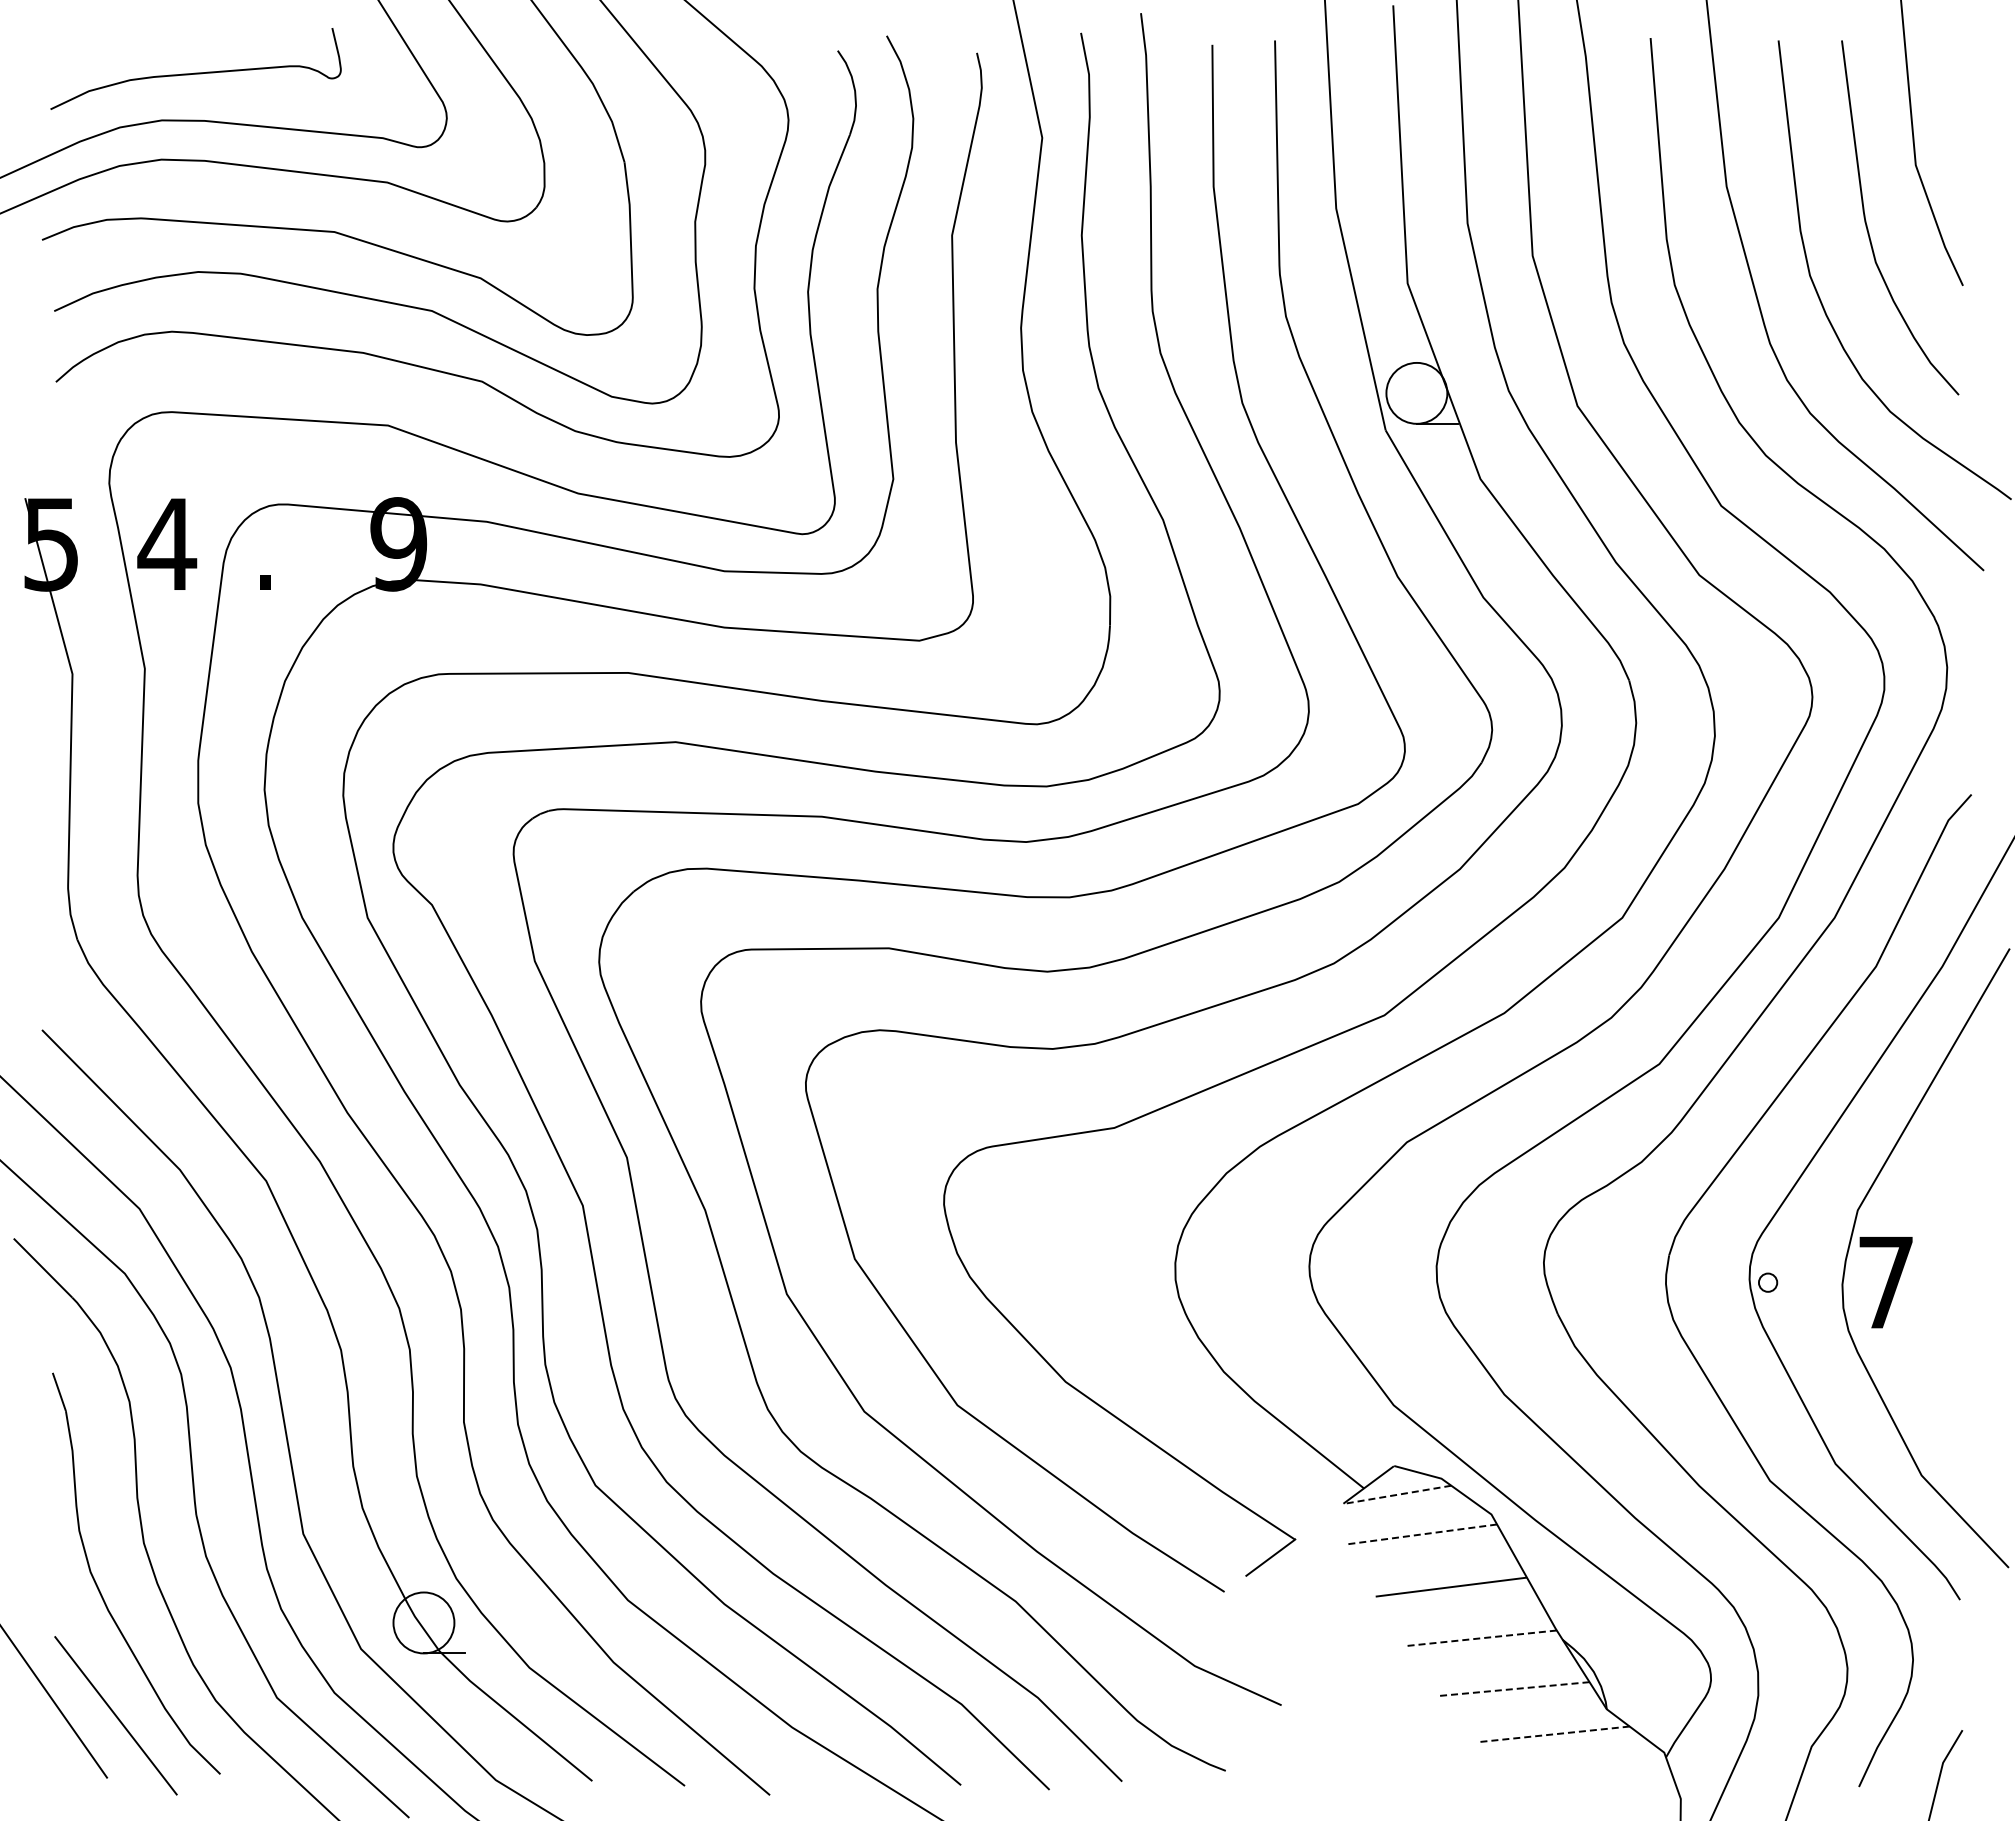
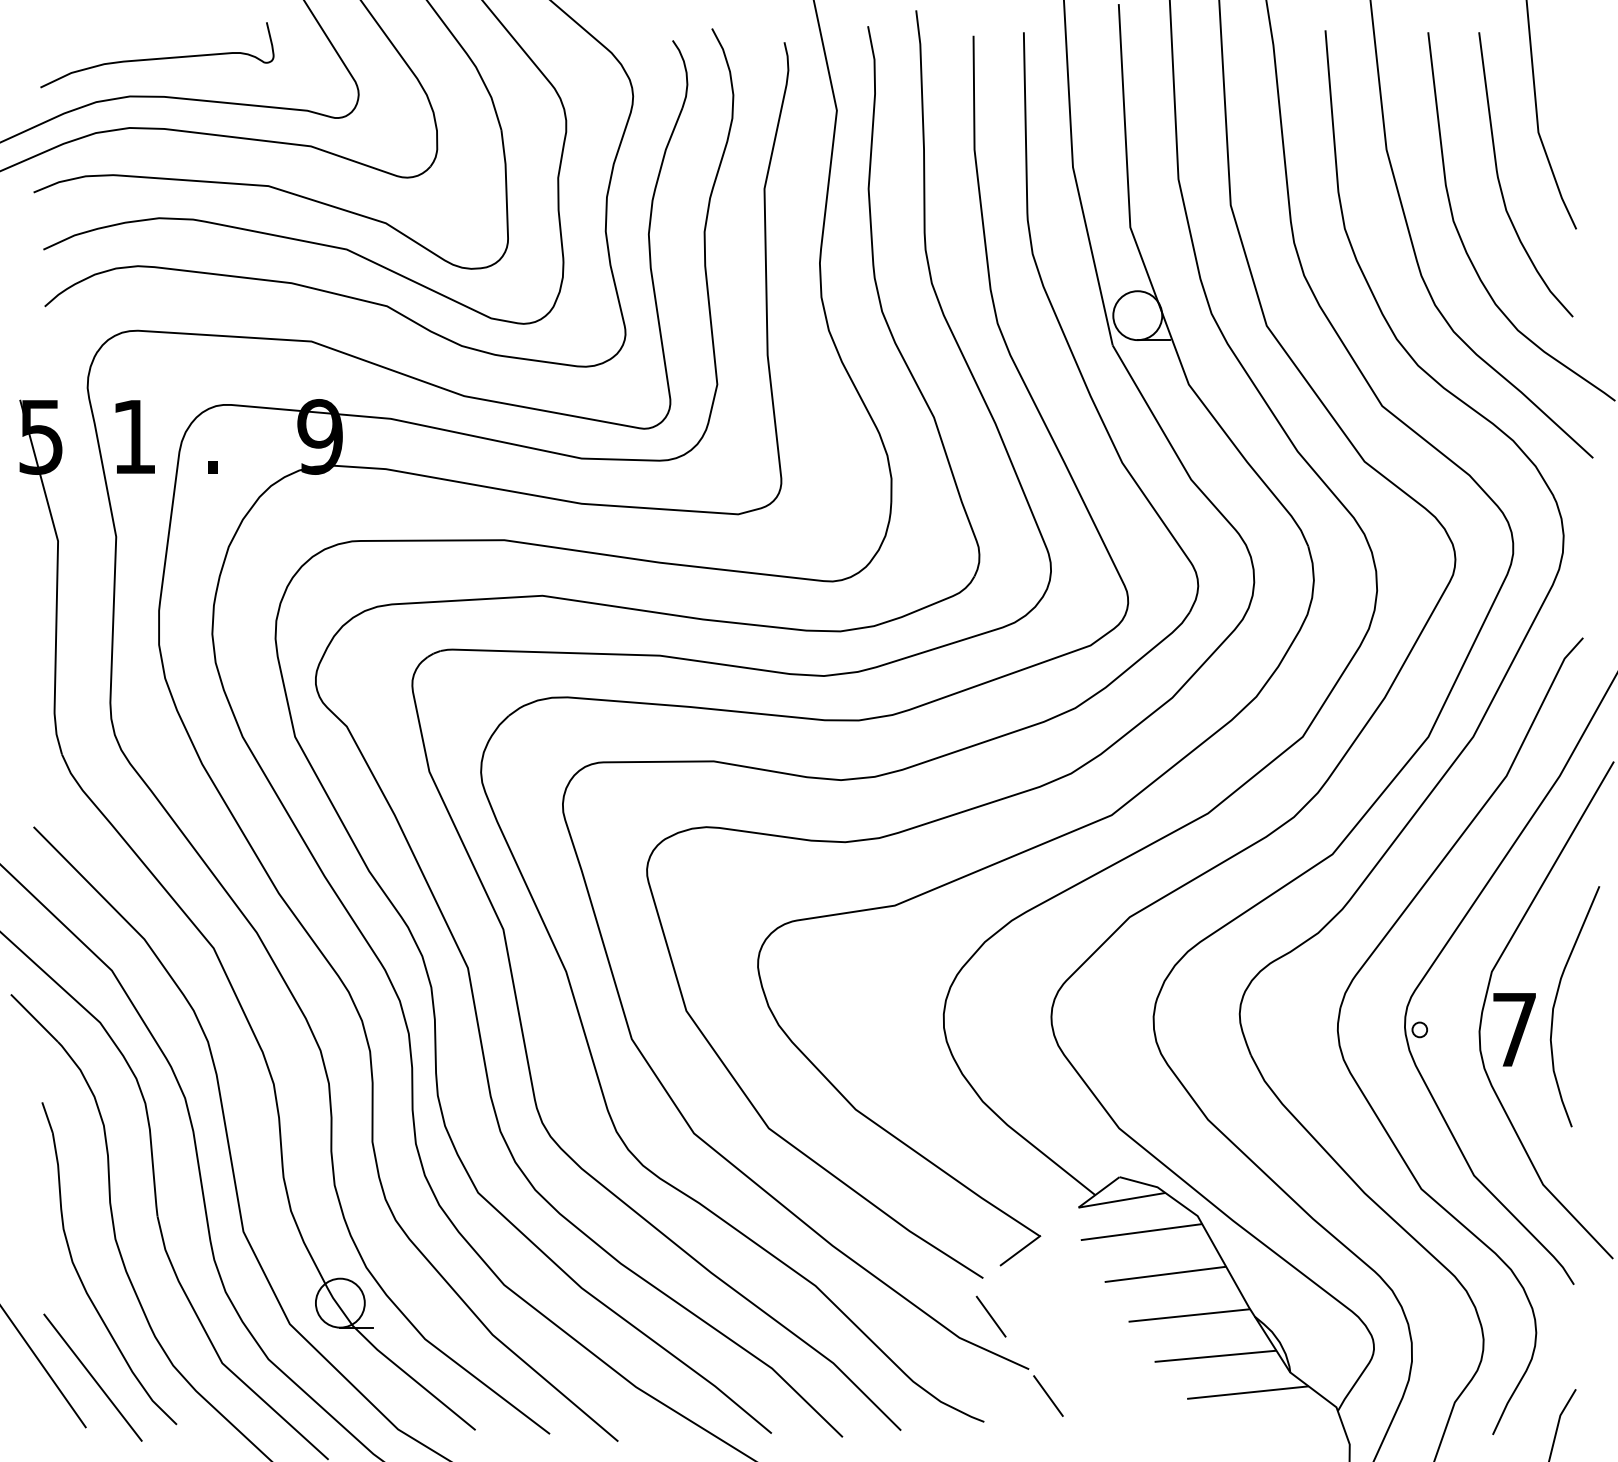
text: (167, 543) -> (134, 436), 4 -> 1
curve: (1937, 1248) -> (1555, 1002), added
line: (1397, 1494) -> (1122, 1200), dashed -> solid
line: (1421, 1534) -> (1141, 1232), dashed -> solid
line: (1480, 1638) -> (1188, 1315), dashed -> solid
line: (1234, 1639) -> (991, 1316), added
line: (1513, 1689) -> (1215, 1356), dashed -> solid
line: (1553, 1734) -> (1247, 1392), dashed -> solid
line: (1305, 1738) -> (1048, 1395), added

